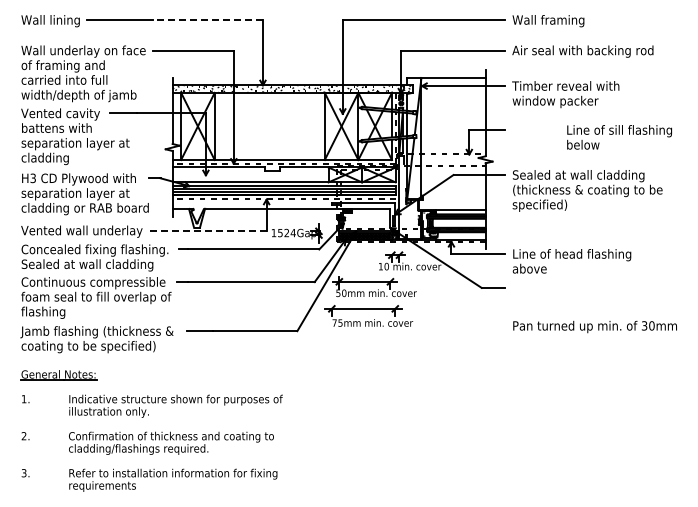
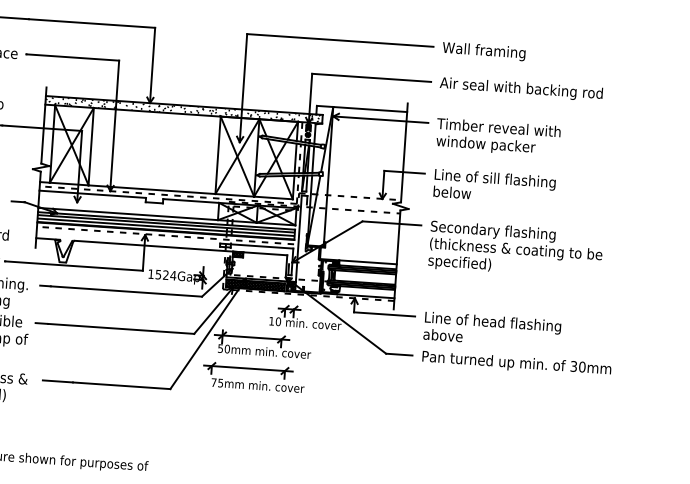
line: (208, 20) -> (92, 24), dashed -> solid
text: (619, 137) -> (494, 186), moved
text: (585, 176) -> (514, 233), Sealed at wall cladding -> Secondary flashing
line: (206, 230) -> (73, 265), dashed -> solid
text: (594, 326) -> (516, 363), moved

